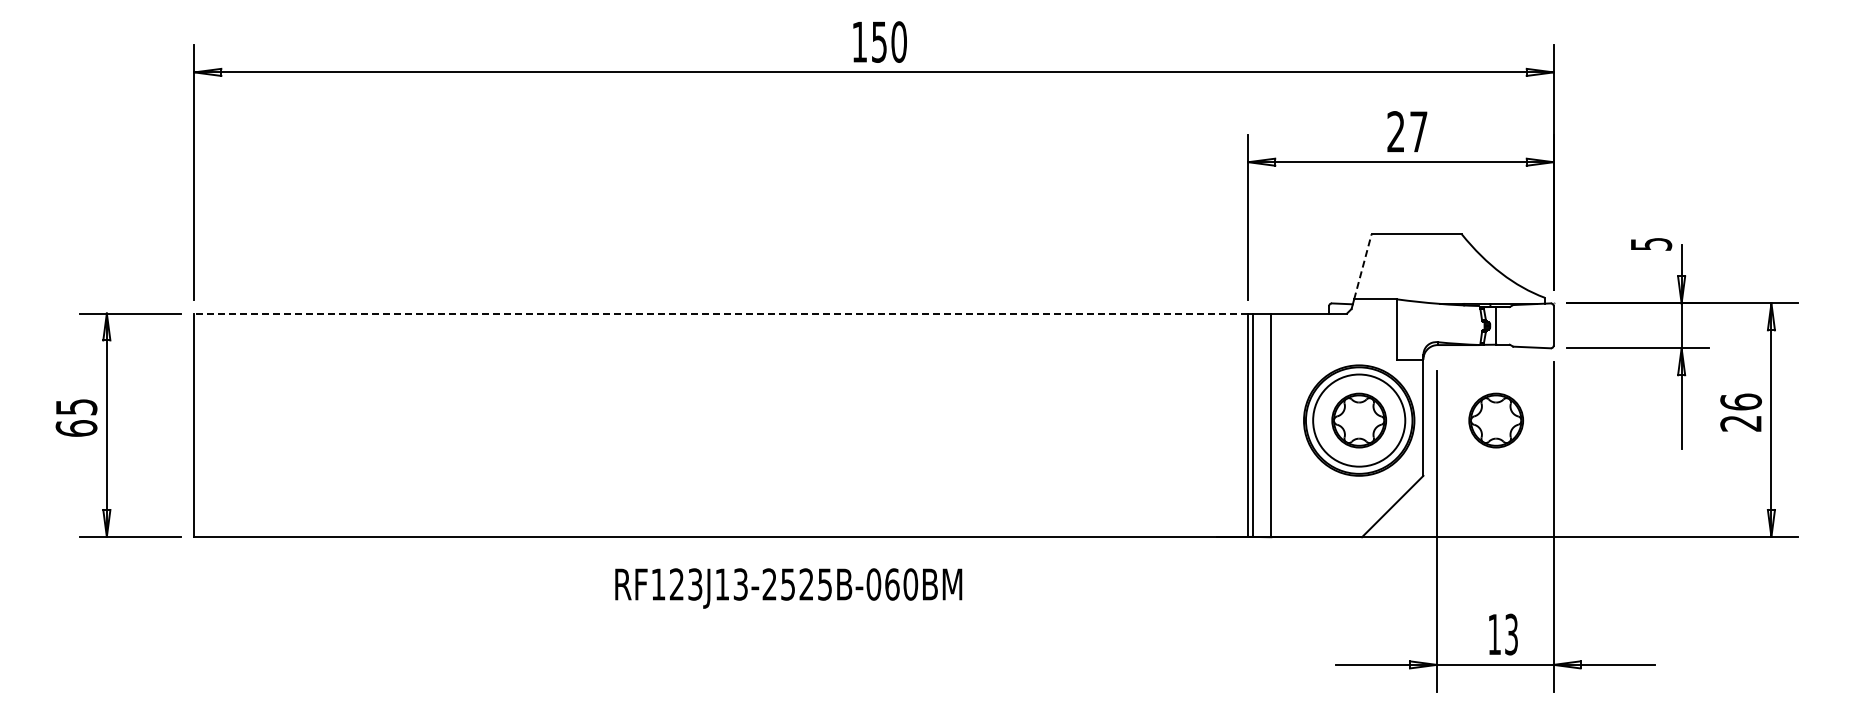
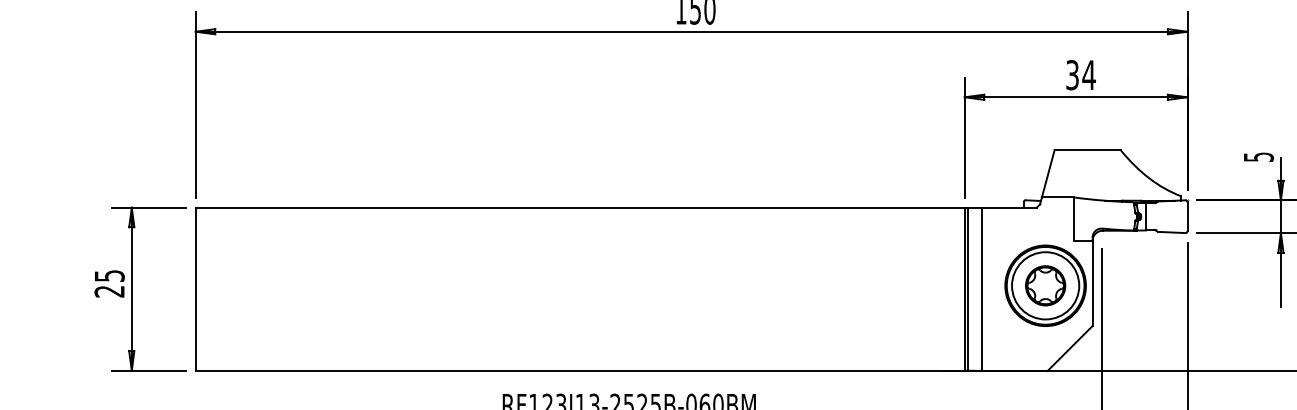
text: (1407, 131) -> (1080, 74), 27 -> 34
line: (1362, 266) -> (1048, 173), dashed -> solid
line: (721, 313) -> (580, 207), dashed -> solid
part: (1496, 420) -> (1145, 285), removed
text: (76, 428) -> (109, 291), 65 -> 25

